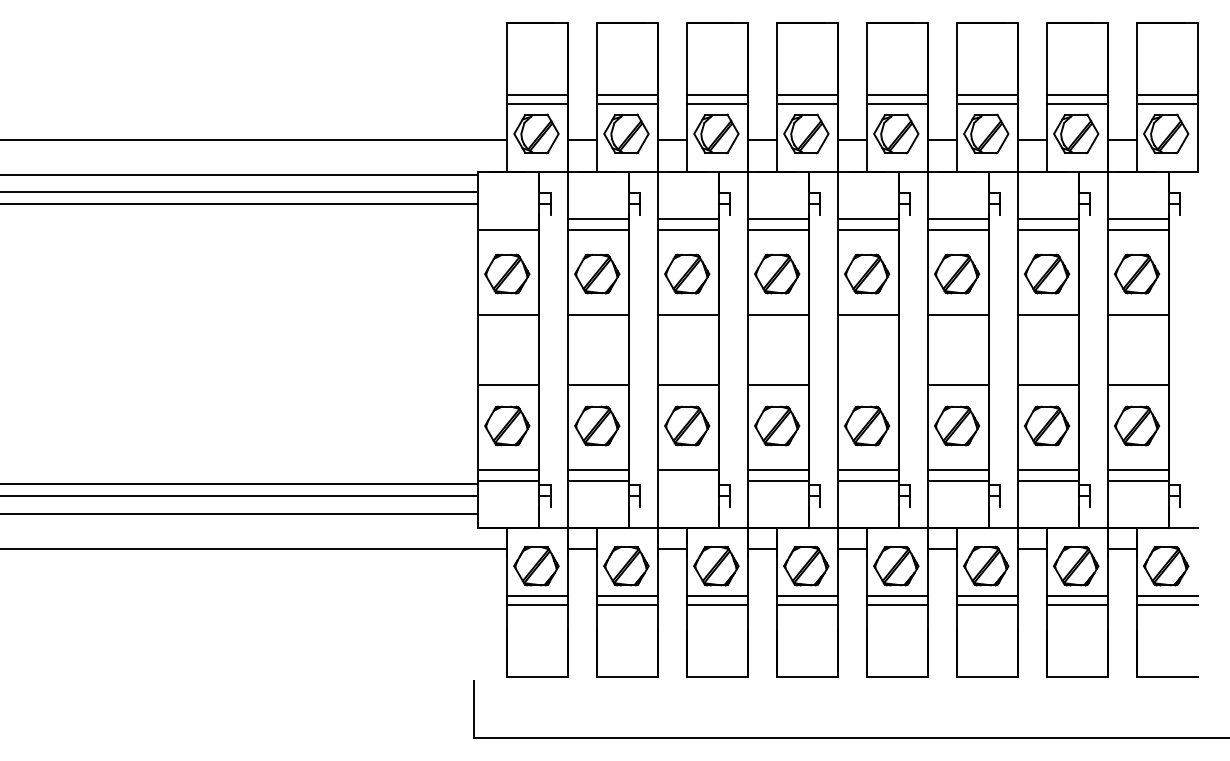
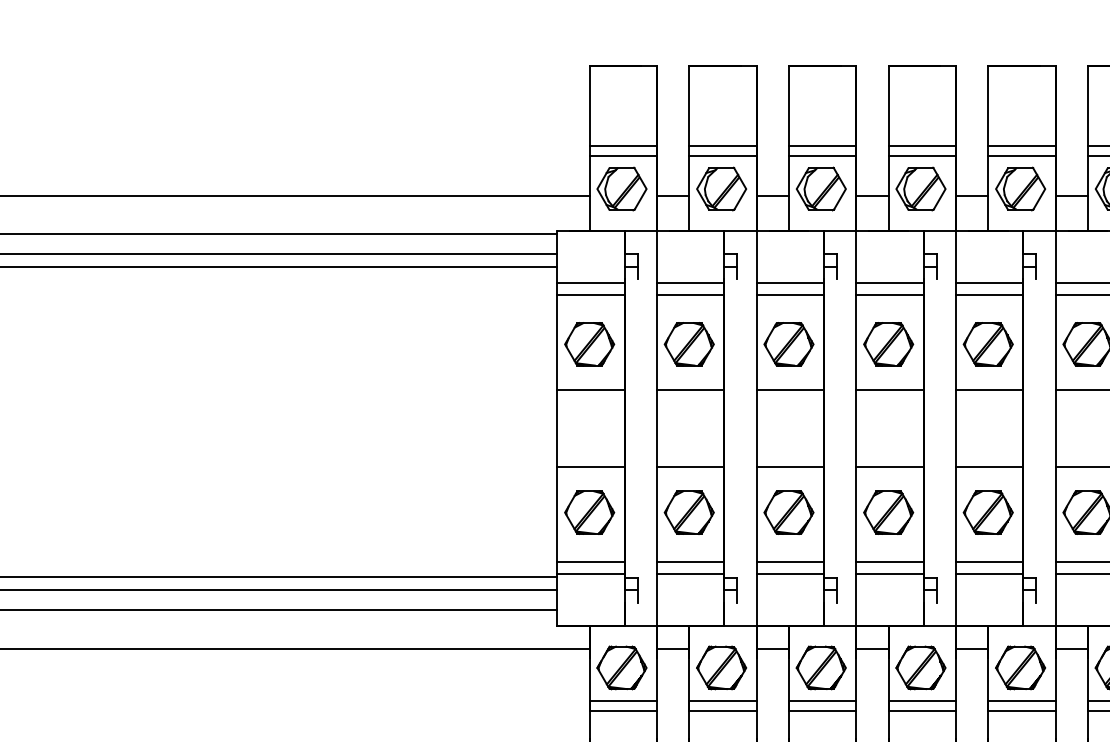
line: (508, 218) -> (590, 282), added
line: (867, 385) -> (988, 467), added
line: (688, 481) -> (790, 574), added

